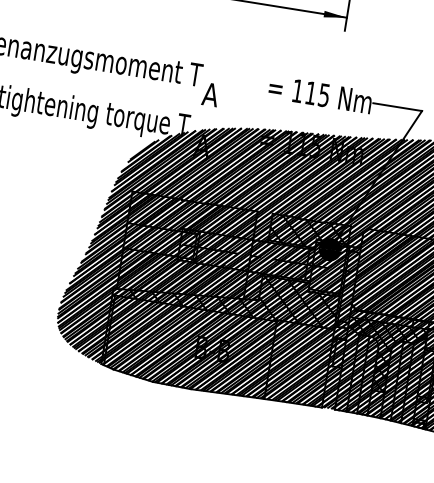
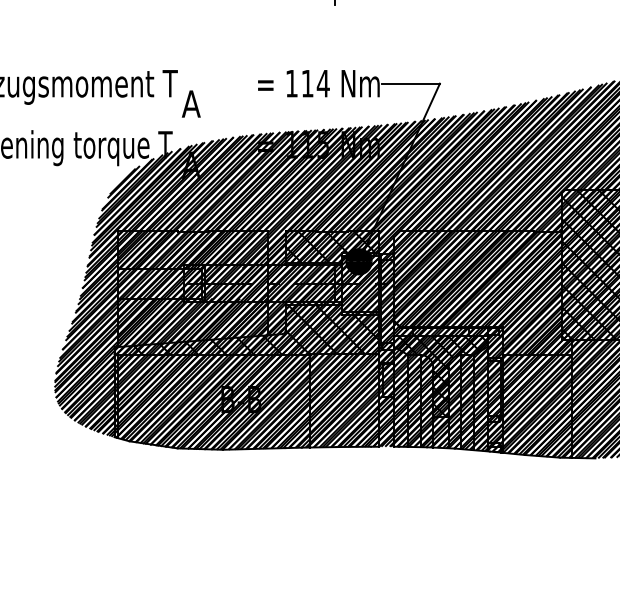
text: (323, 95) -> (322, 83), 115 -> 114

